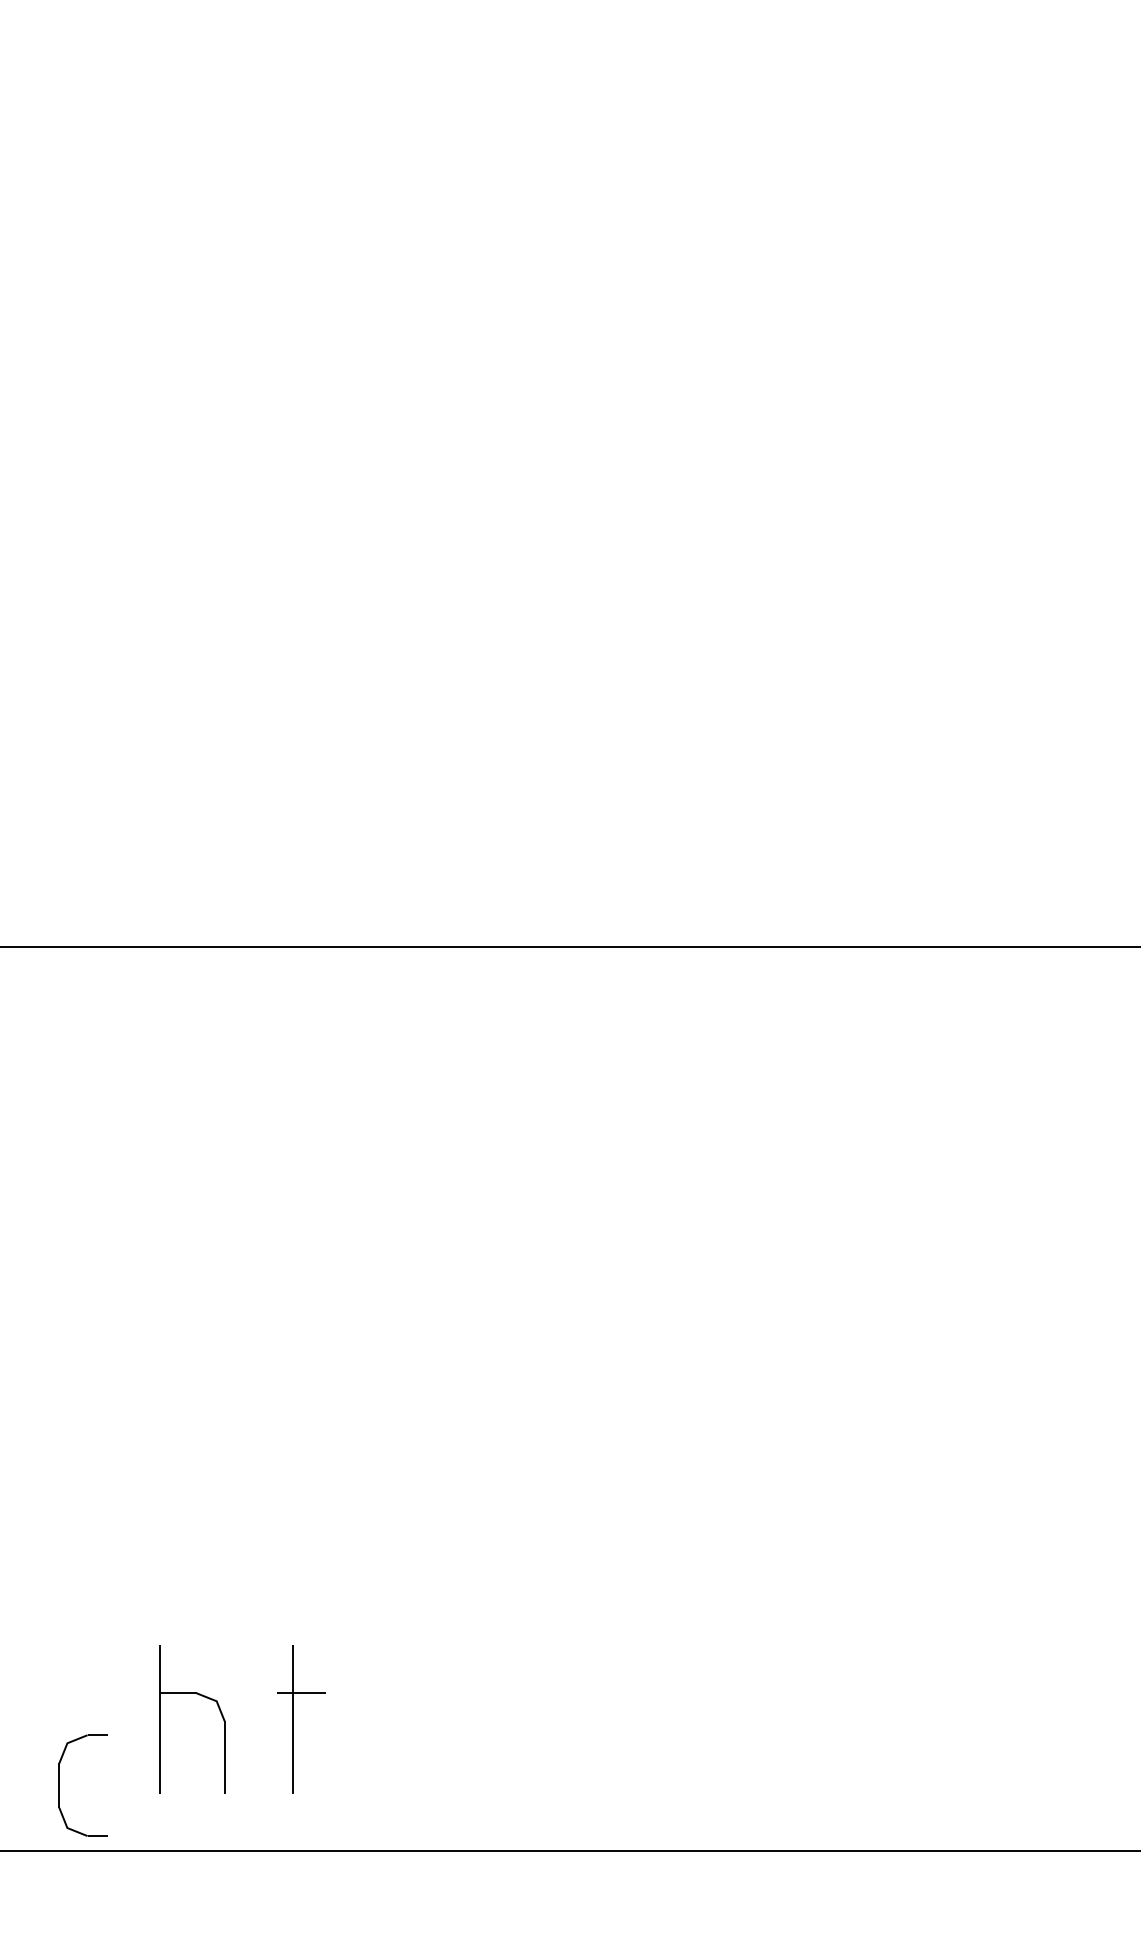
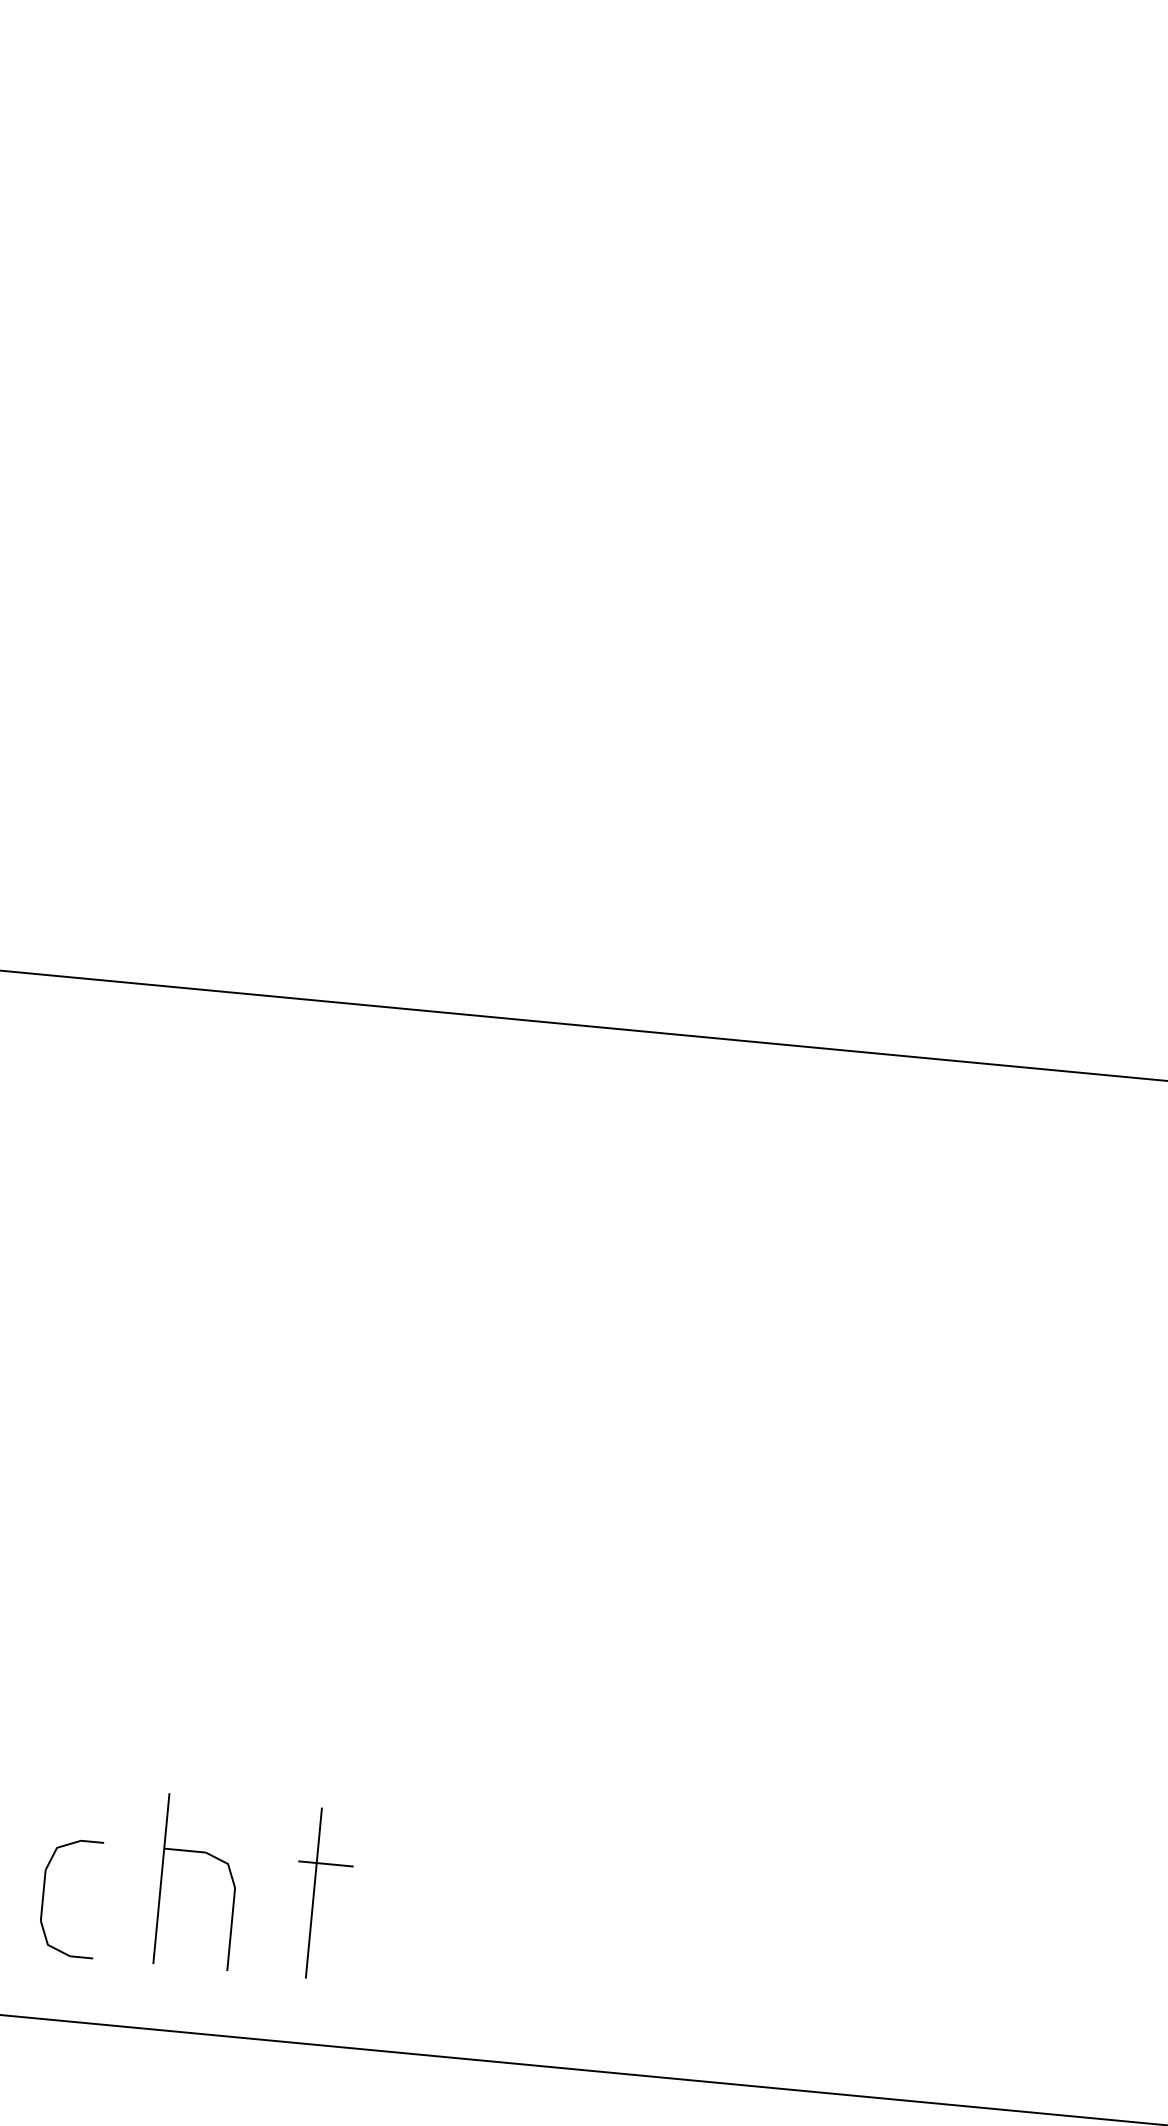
part: (59, 1785) -> (43, 1895), moved

